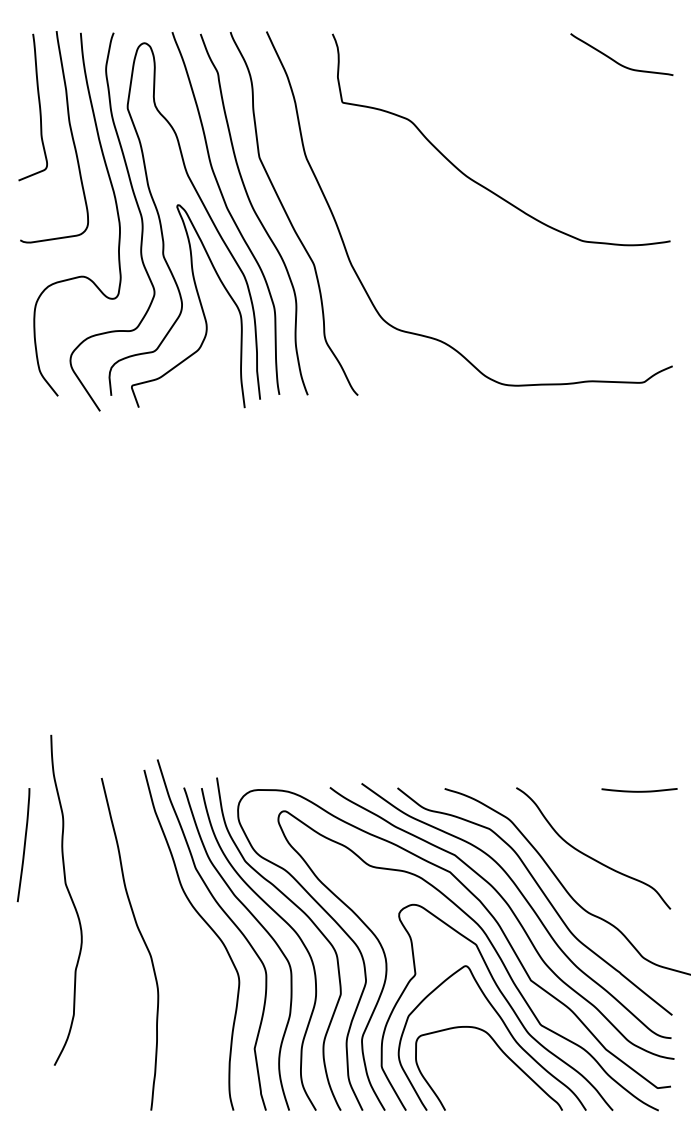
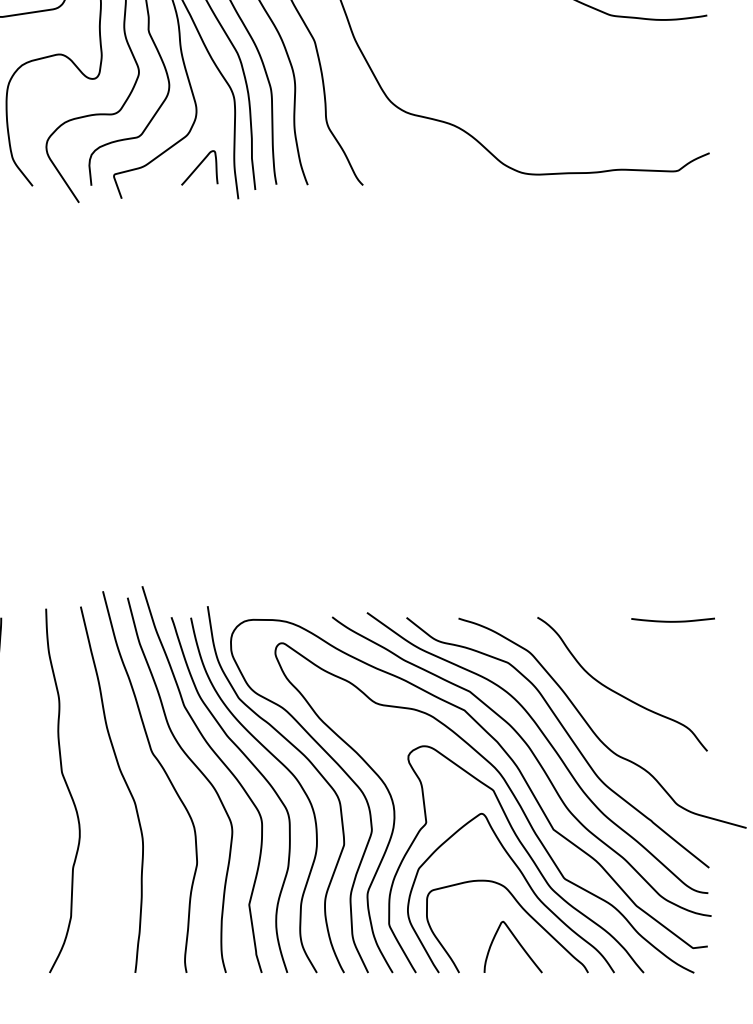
curve: (209, 378) -> (199, 166), added
curve: (70, 899) -> (67, 789), moved
curve: (176, 927) -> (163, 771), added
curve: (497, 1082) -> (516, 941), added

